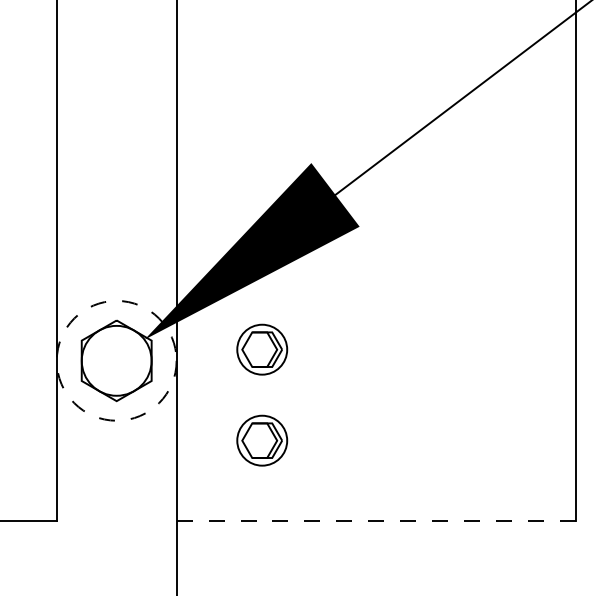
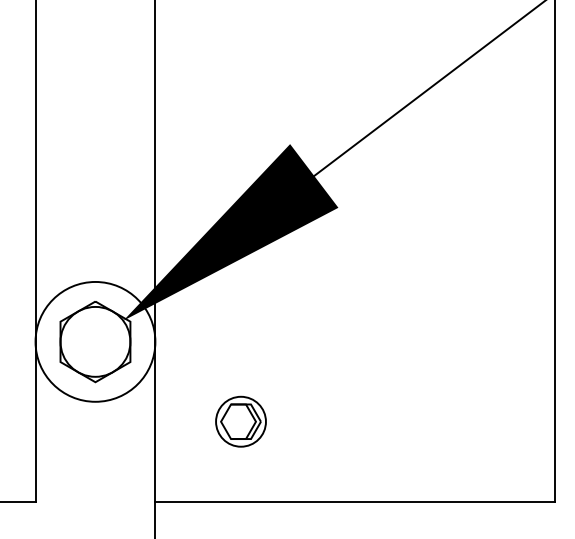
part: (262, 349) -> (241, 330), removed
circle: (116, 360) -> (95, 341), dashed -> solid
line: (376, 520) -> (355, 501), dashed -> solid

